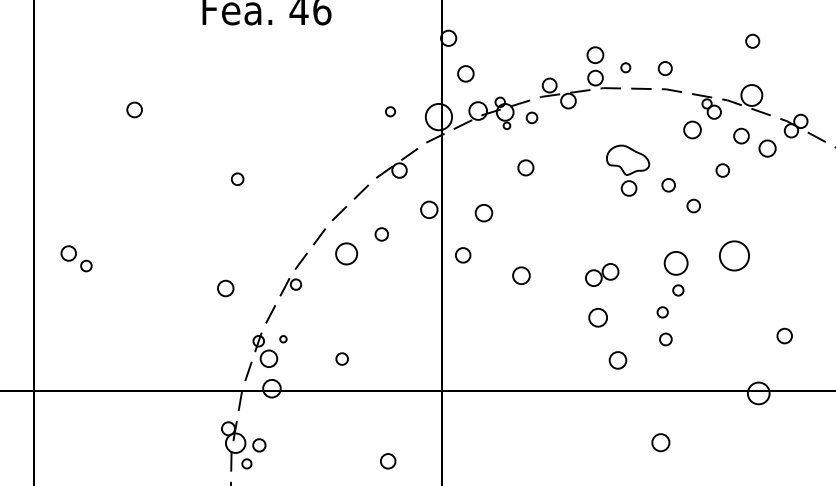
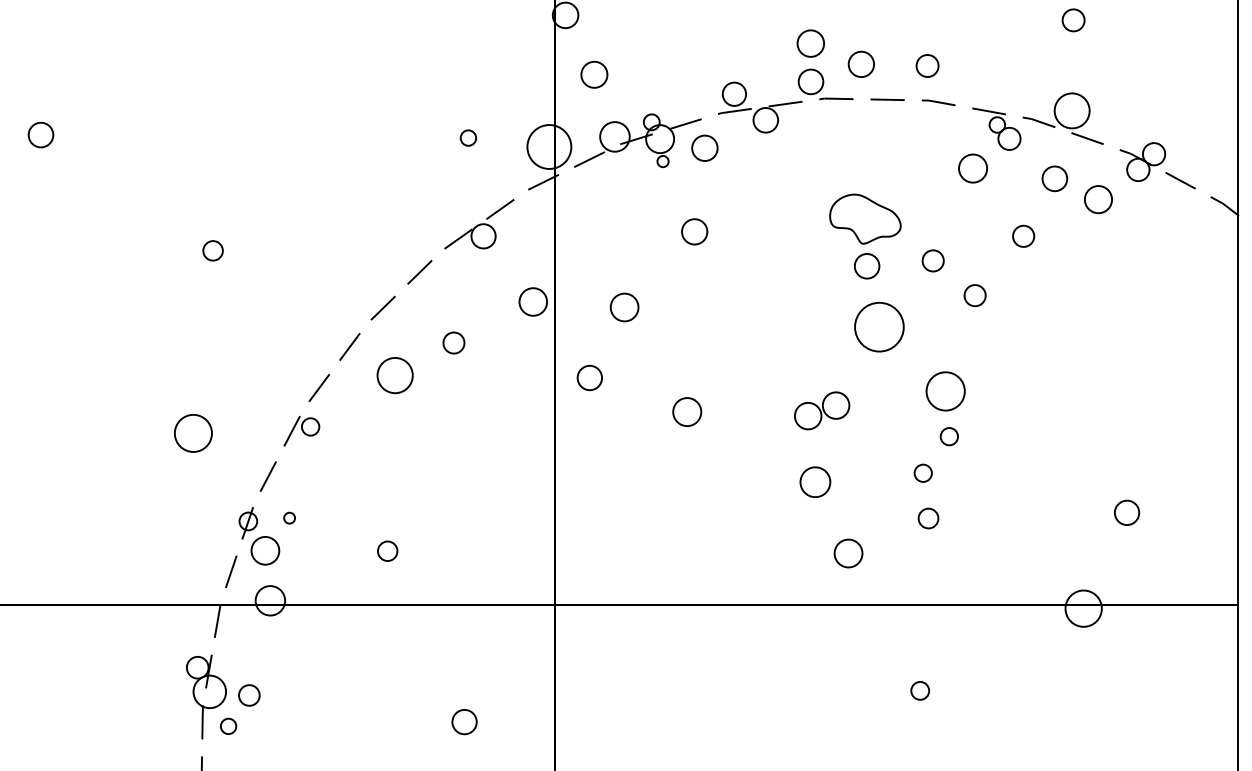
circle: (625, 67) -> (861, 64), size x1.67
circle: (531, 117) -> (704, 147), size x1.43
circle: (734, 255) -> (879, 326), moved
circle: (225, 288) -> (192, 433), size x1.43
circle: (660, 442) -> (919, 690), size x0.62

